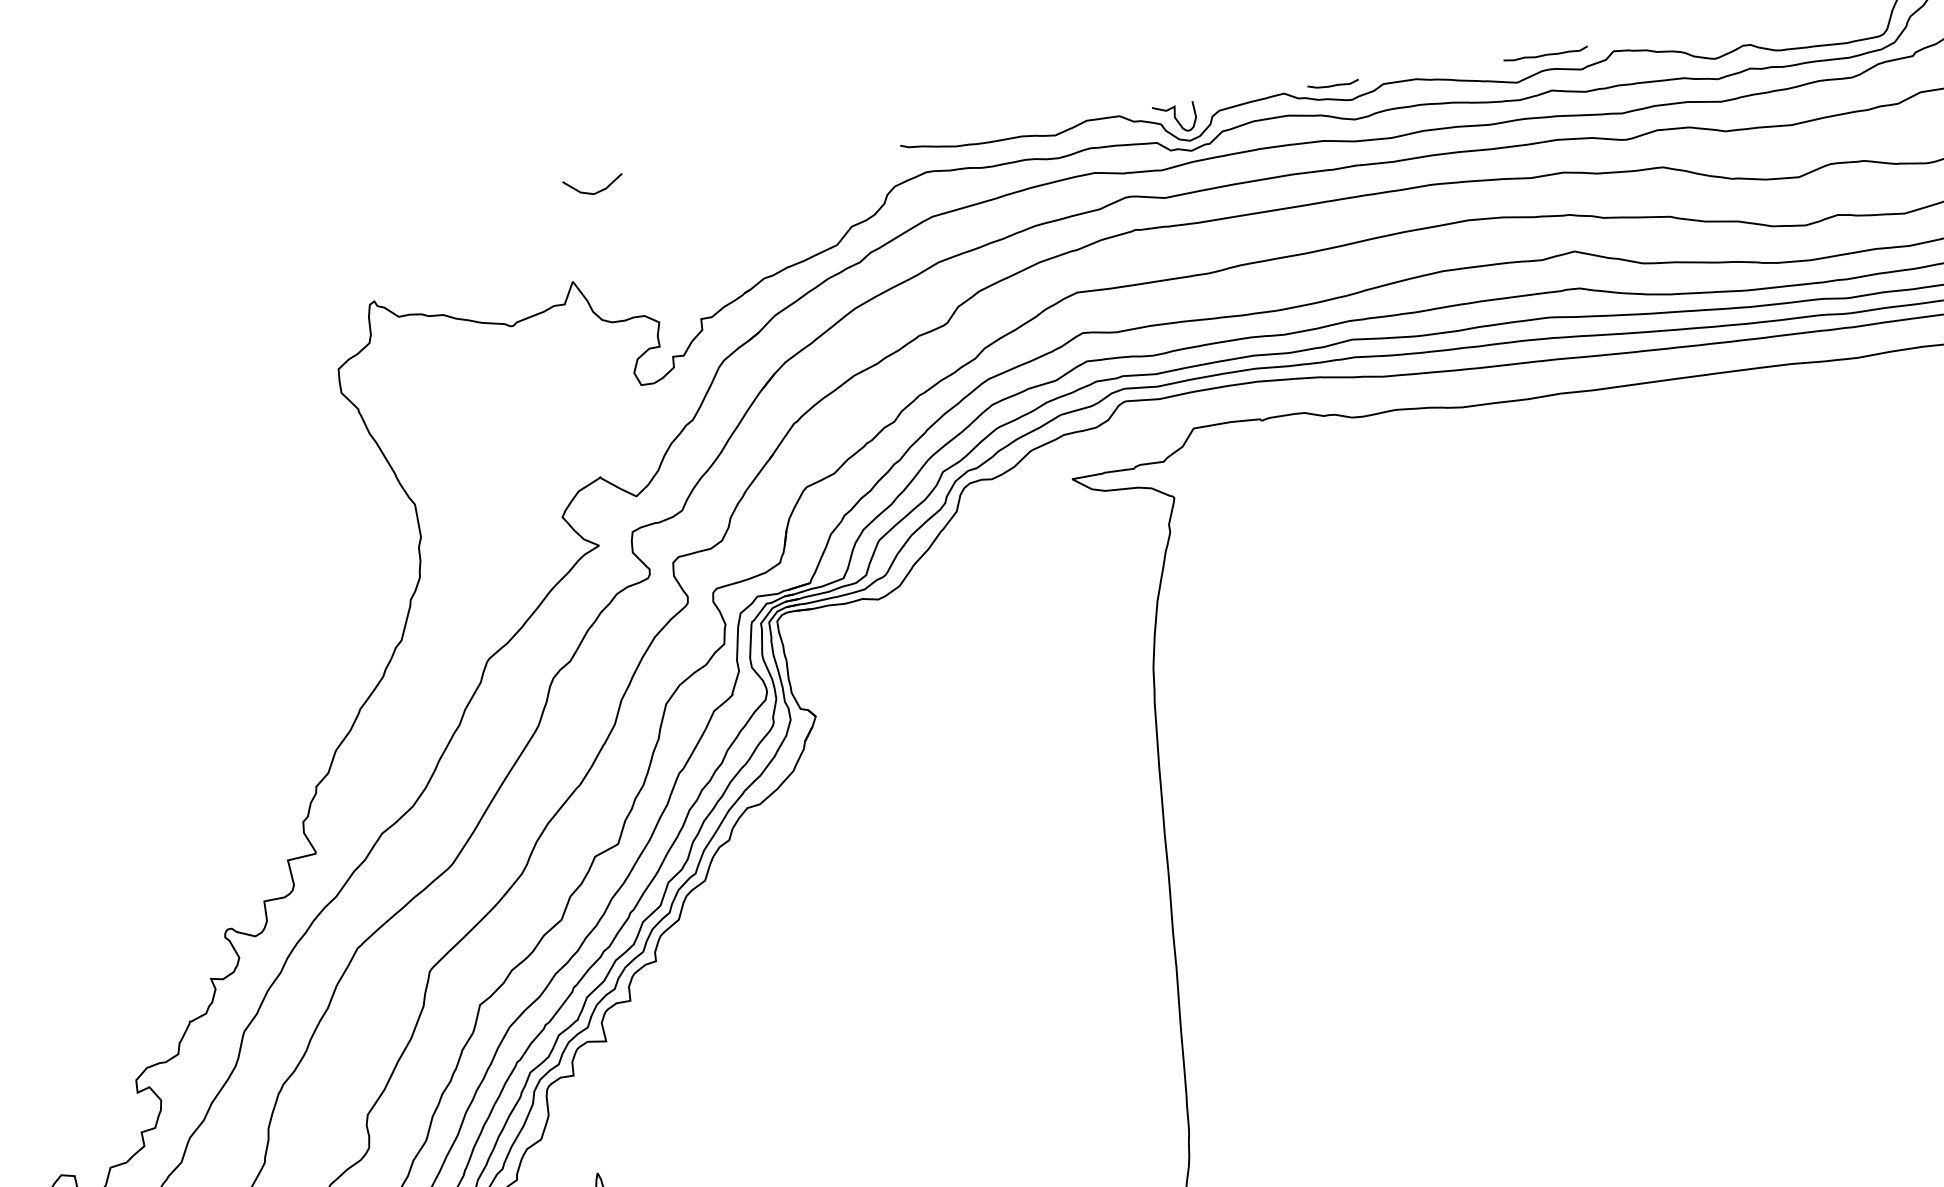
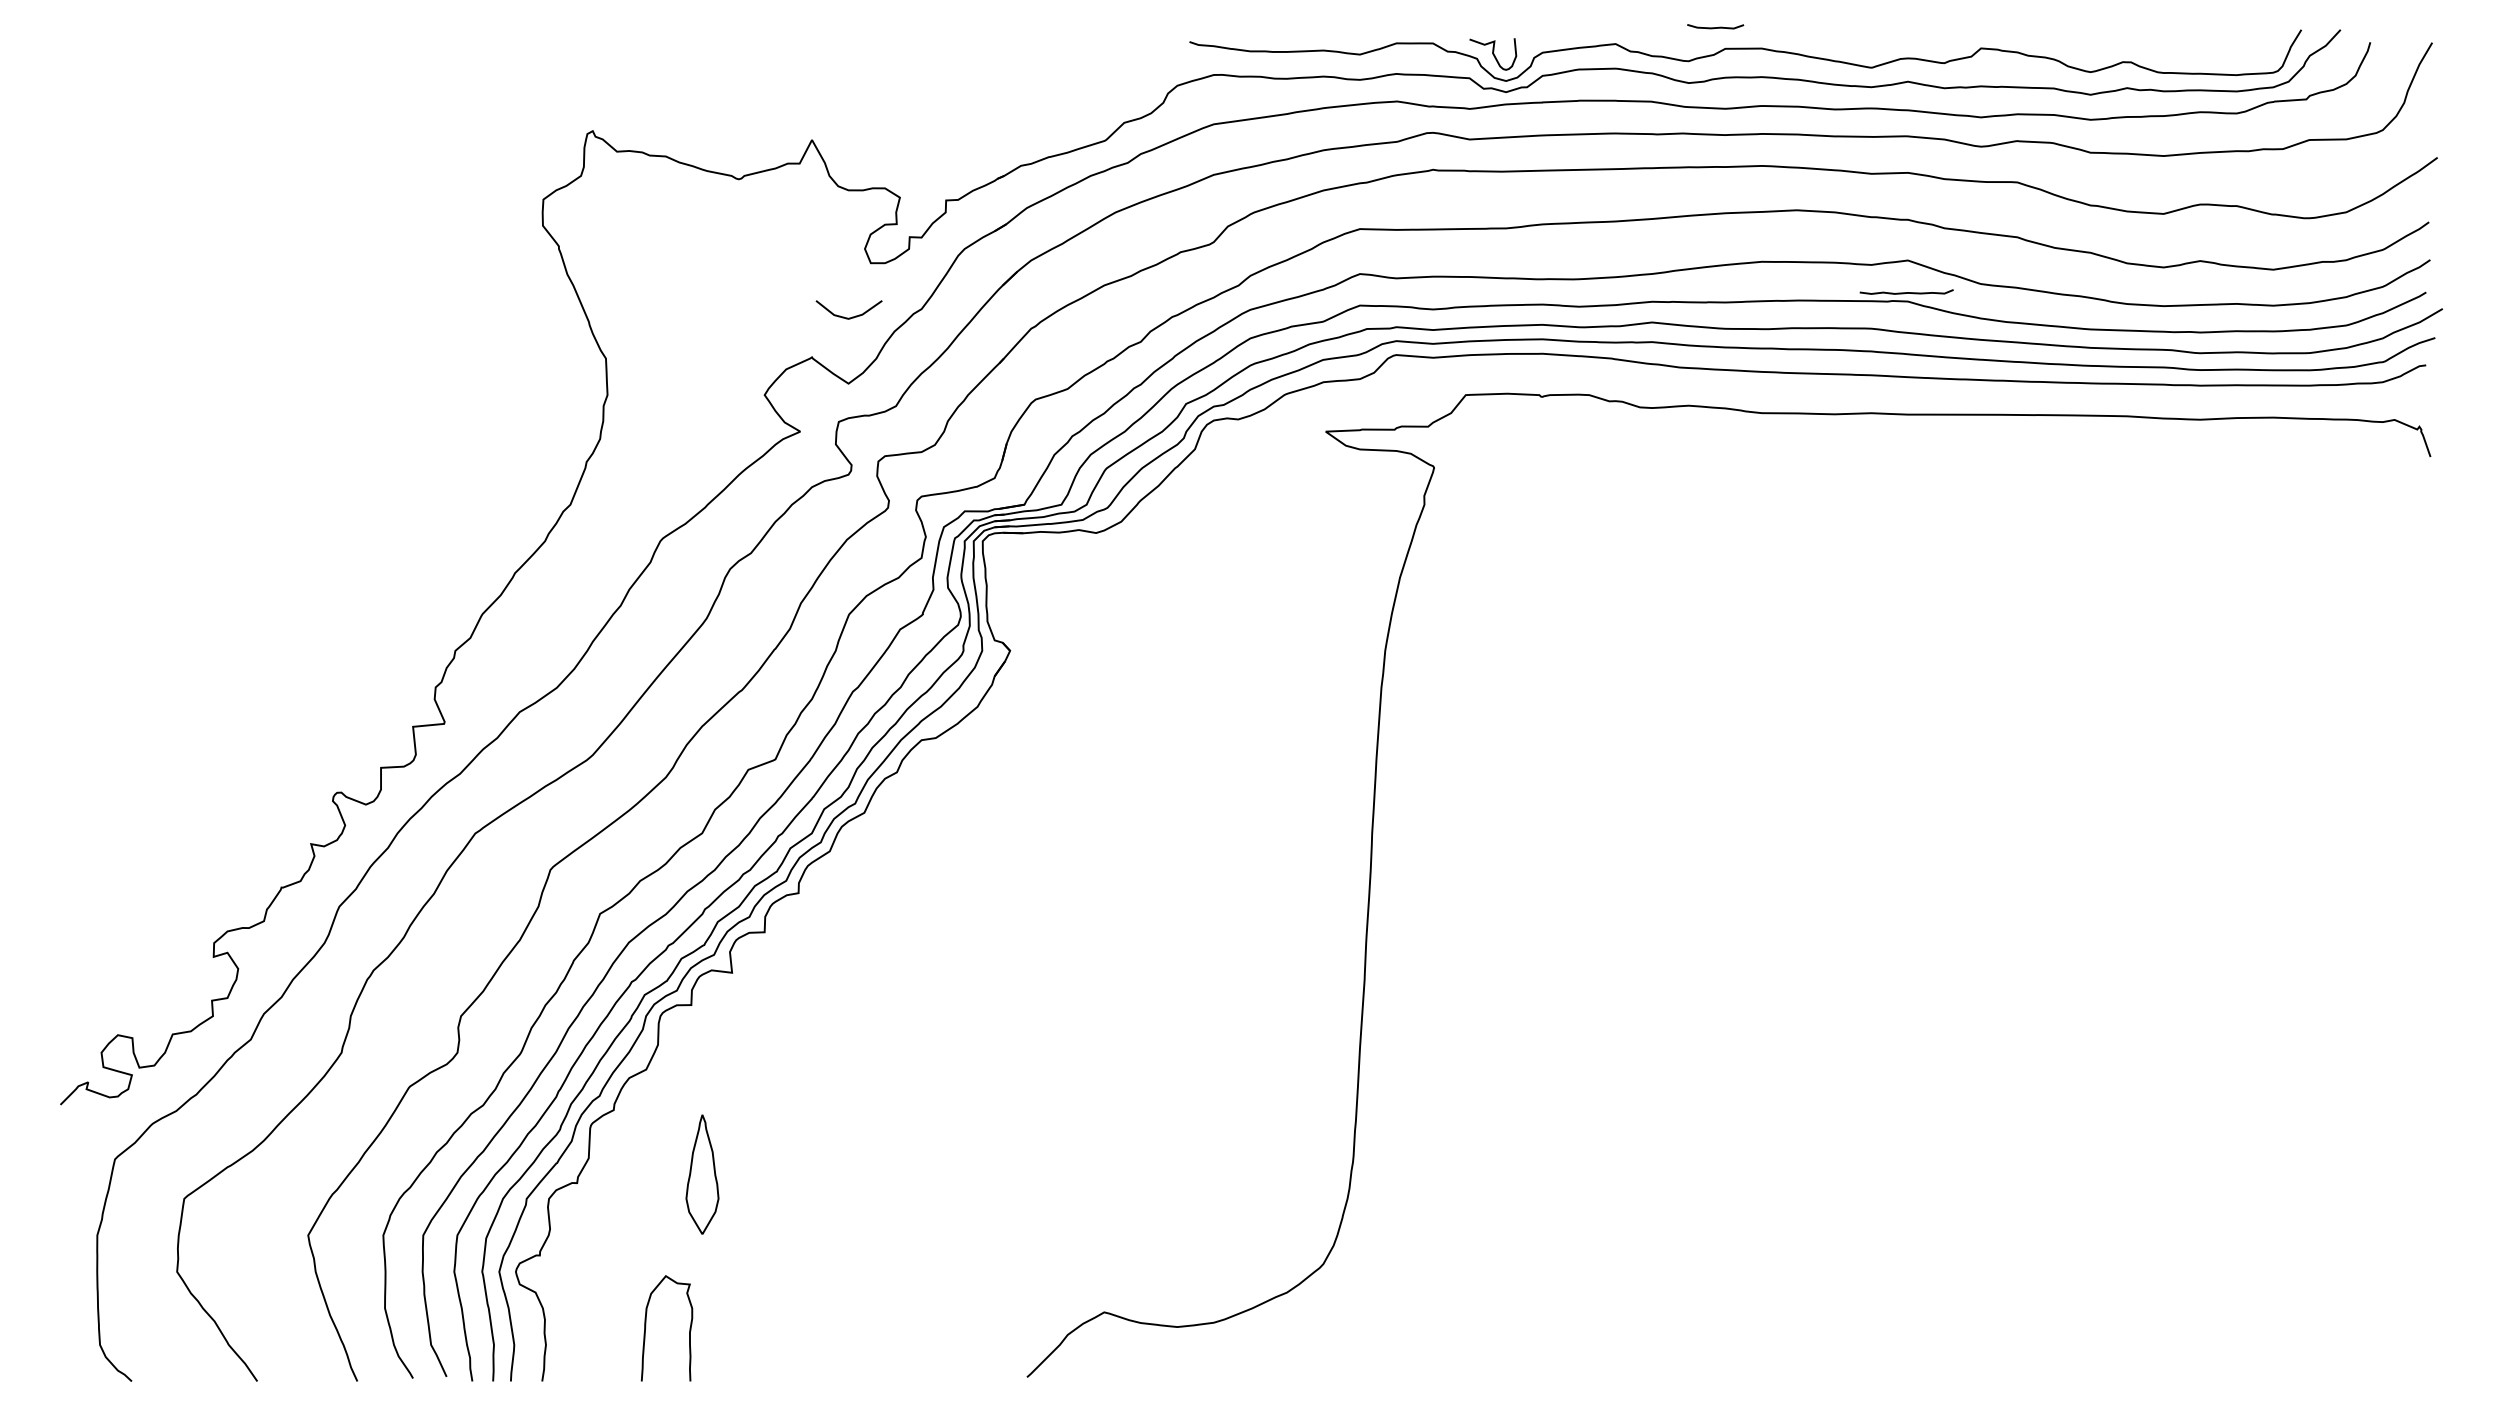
curve: (1545, 54) -> (1906, 292), moved
curve: (1333, 85) -> (1715, 27), moved
line: (593, 192) -> (848, 317), moved

